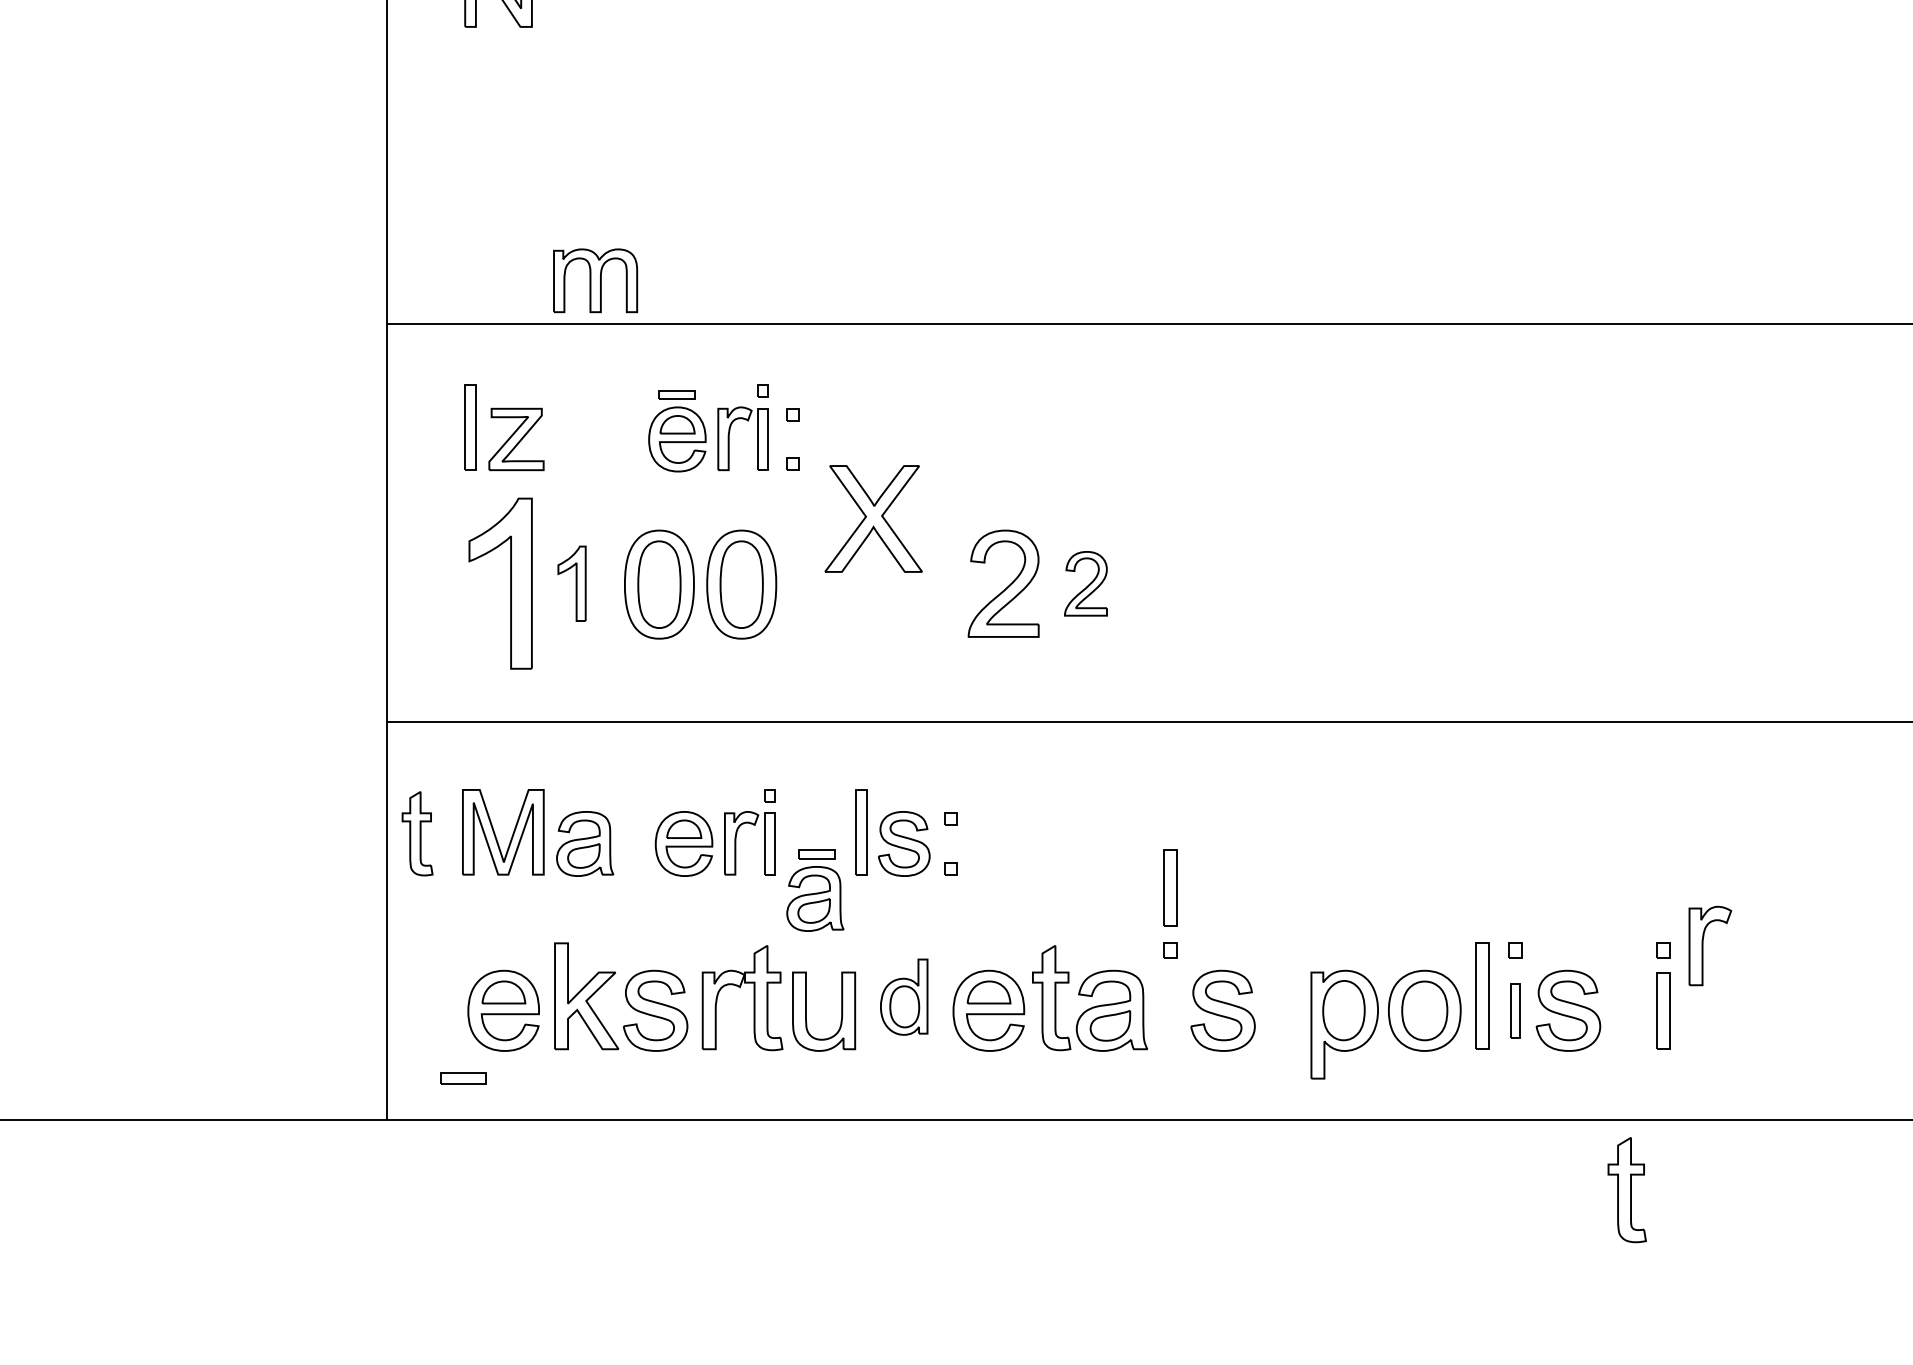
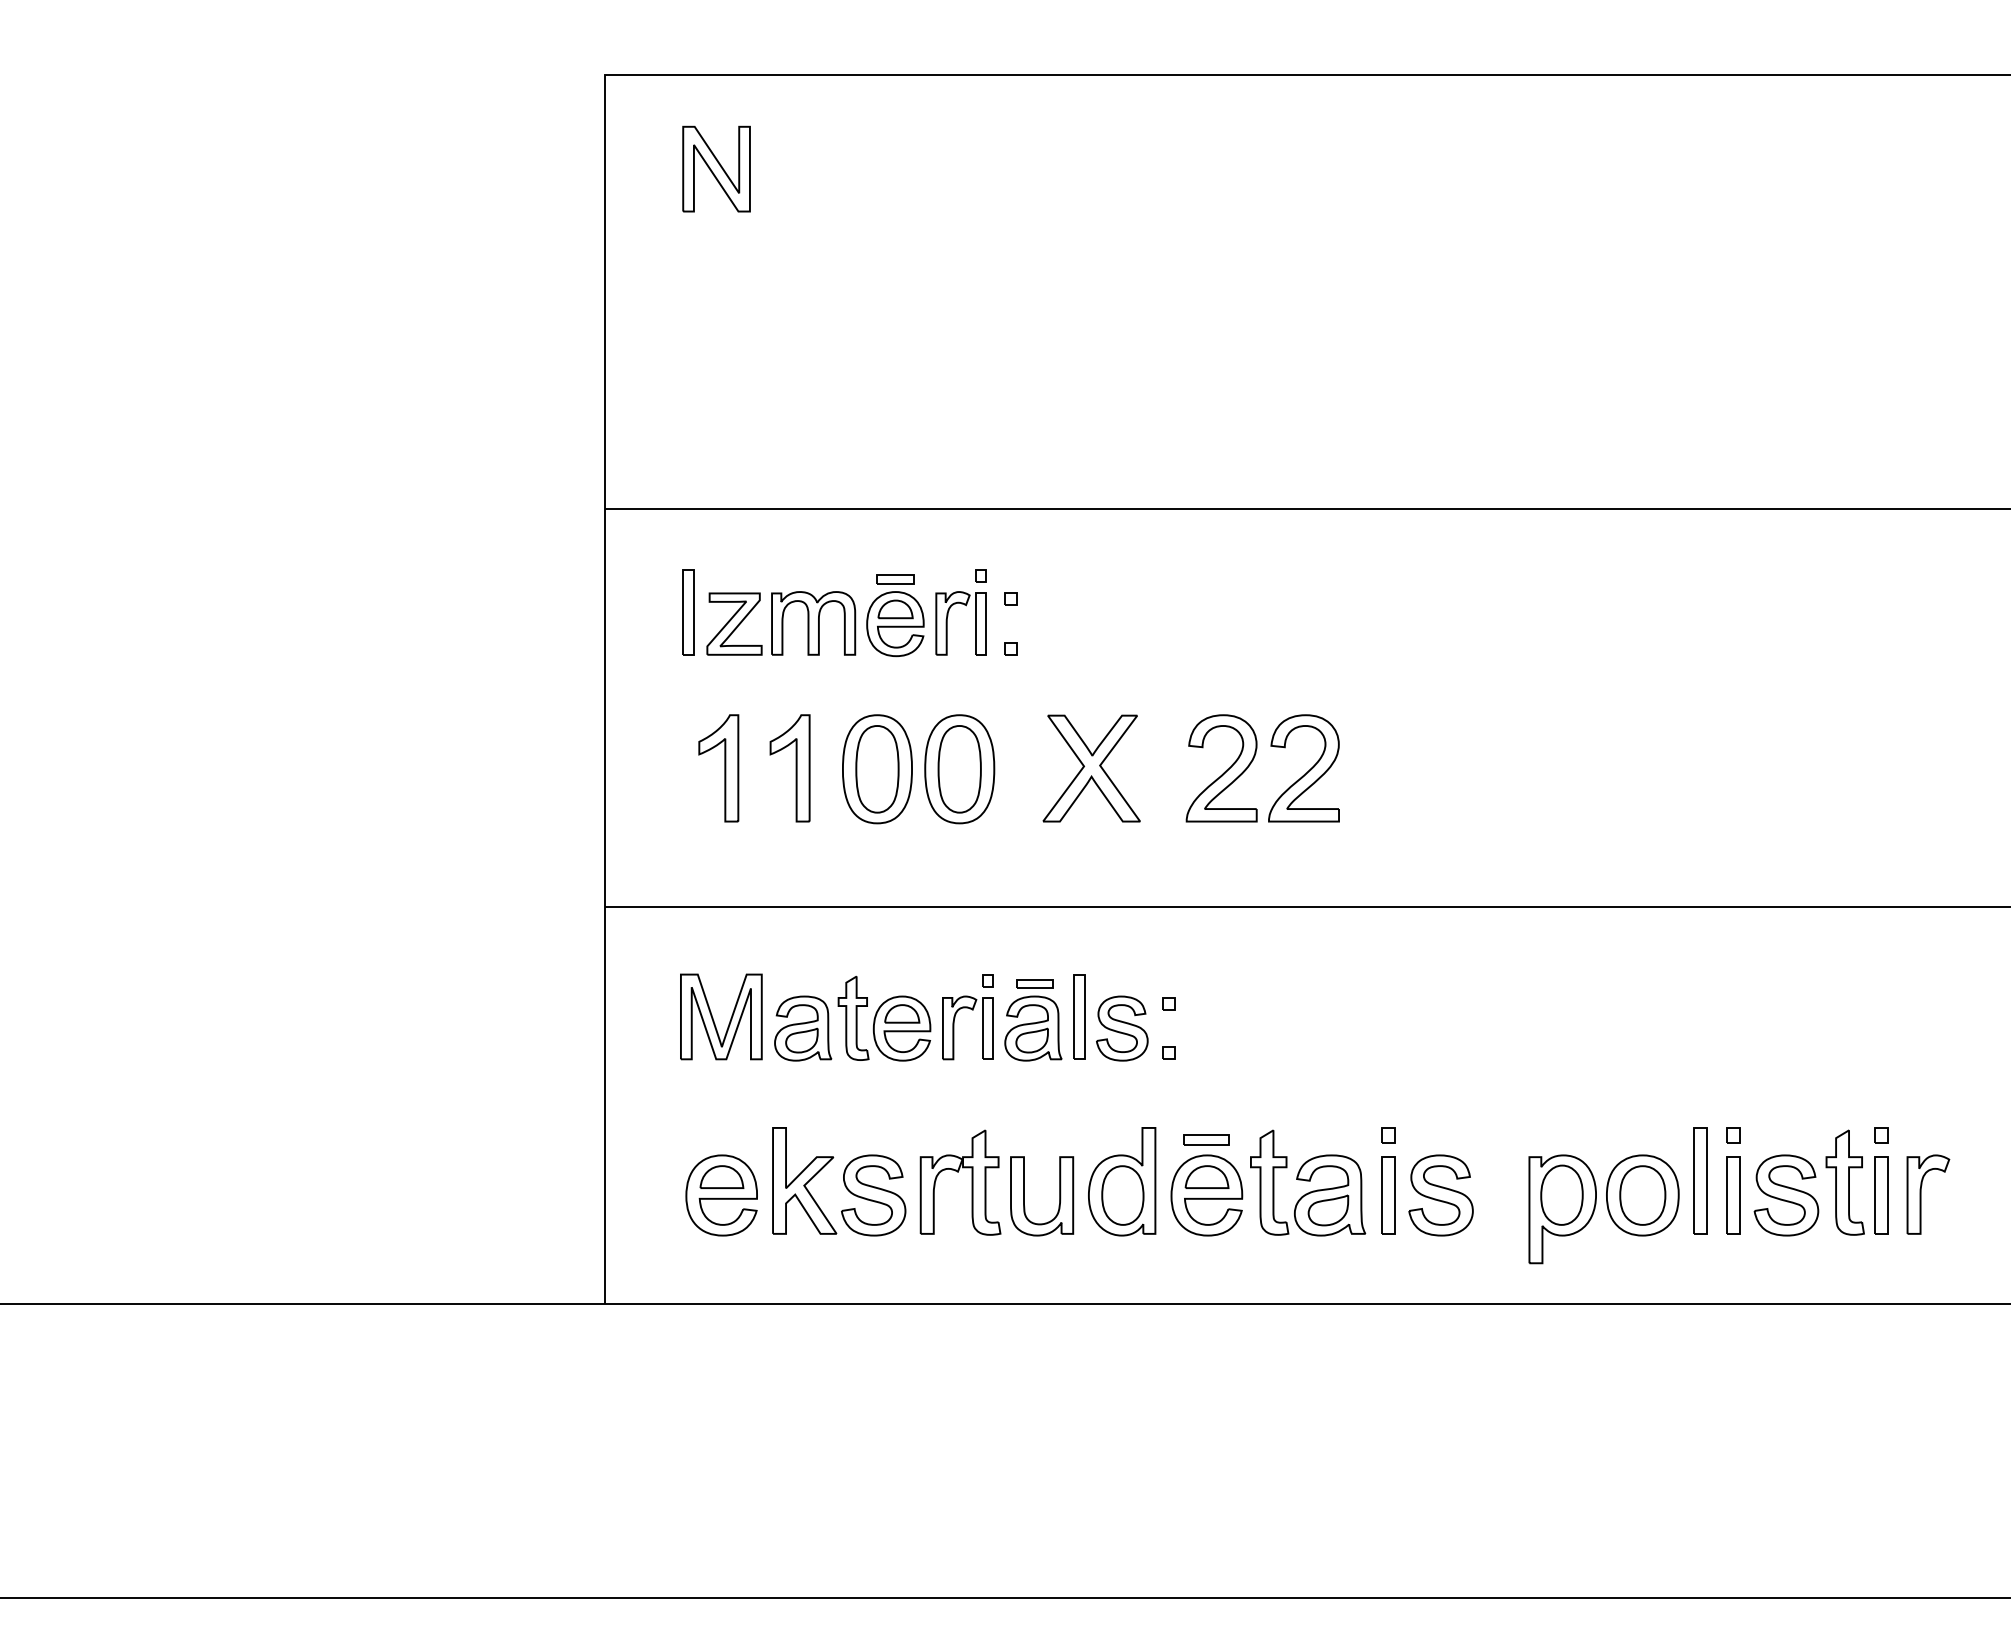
part: (595, 280) -> (813, 623), moved
part: (873, 518) -> (1091, 768), moved
part: (500, 583) -> (718, 768), size x0.62
part: (571, 583) -> (789, 768), size x1.43
part: (1085, 583) -> (1303, 768), size x1.67
part: (417, 832) -> (853, 1017), moved
part: (1170, 887) -> (1388, 1195), moved
part: (815, 890) -> (1033, 1020), moved
part: (1703, 945) -> (1921, 1194), moved
part: (904, 996) -> (1122, 1181), size x1.43
part: (1515, 1010) -> (1733, 1195), size x1.43
part: (463, 1077) -> (1206, 1139), moved
part: (1626, 1189) -> (1844, 1182), moved

